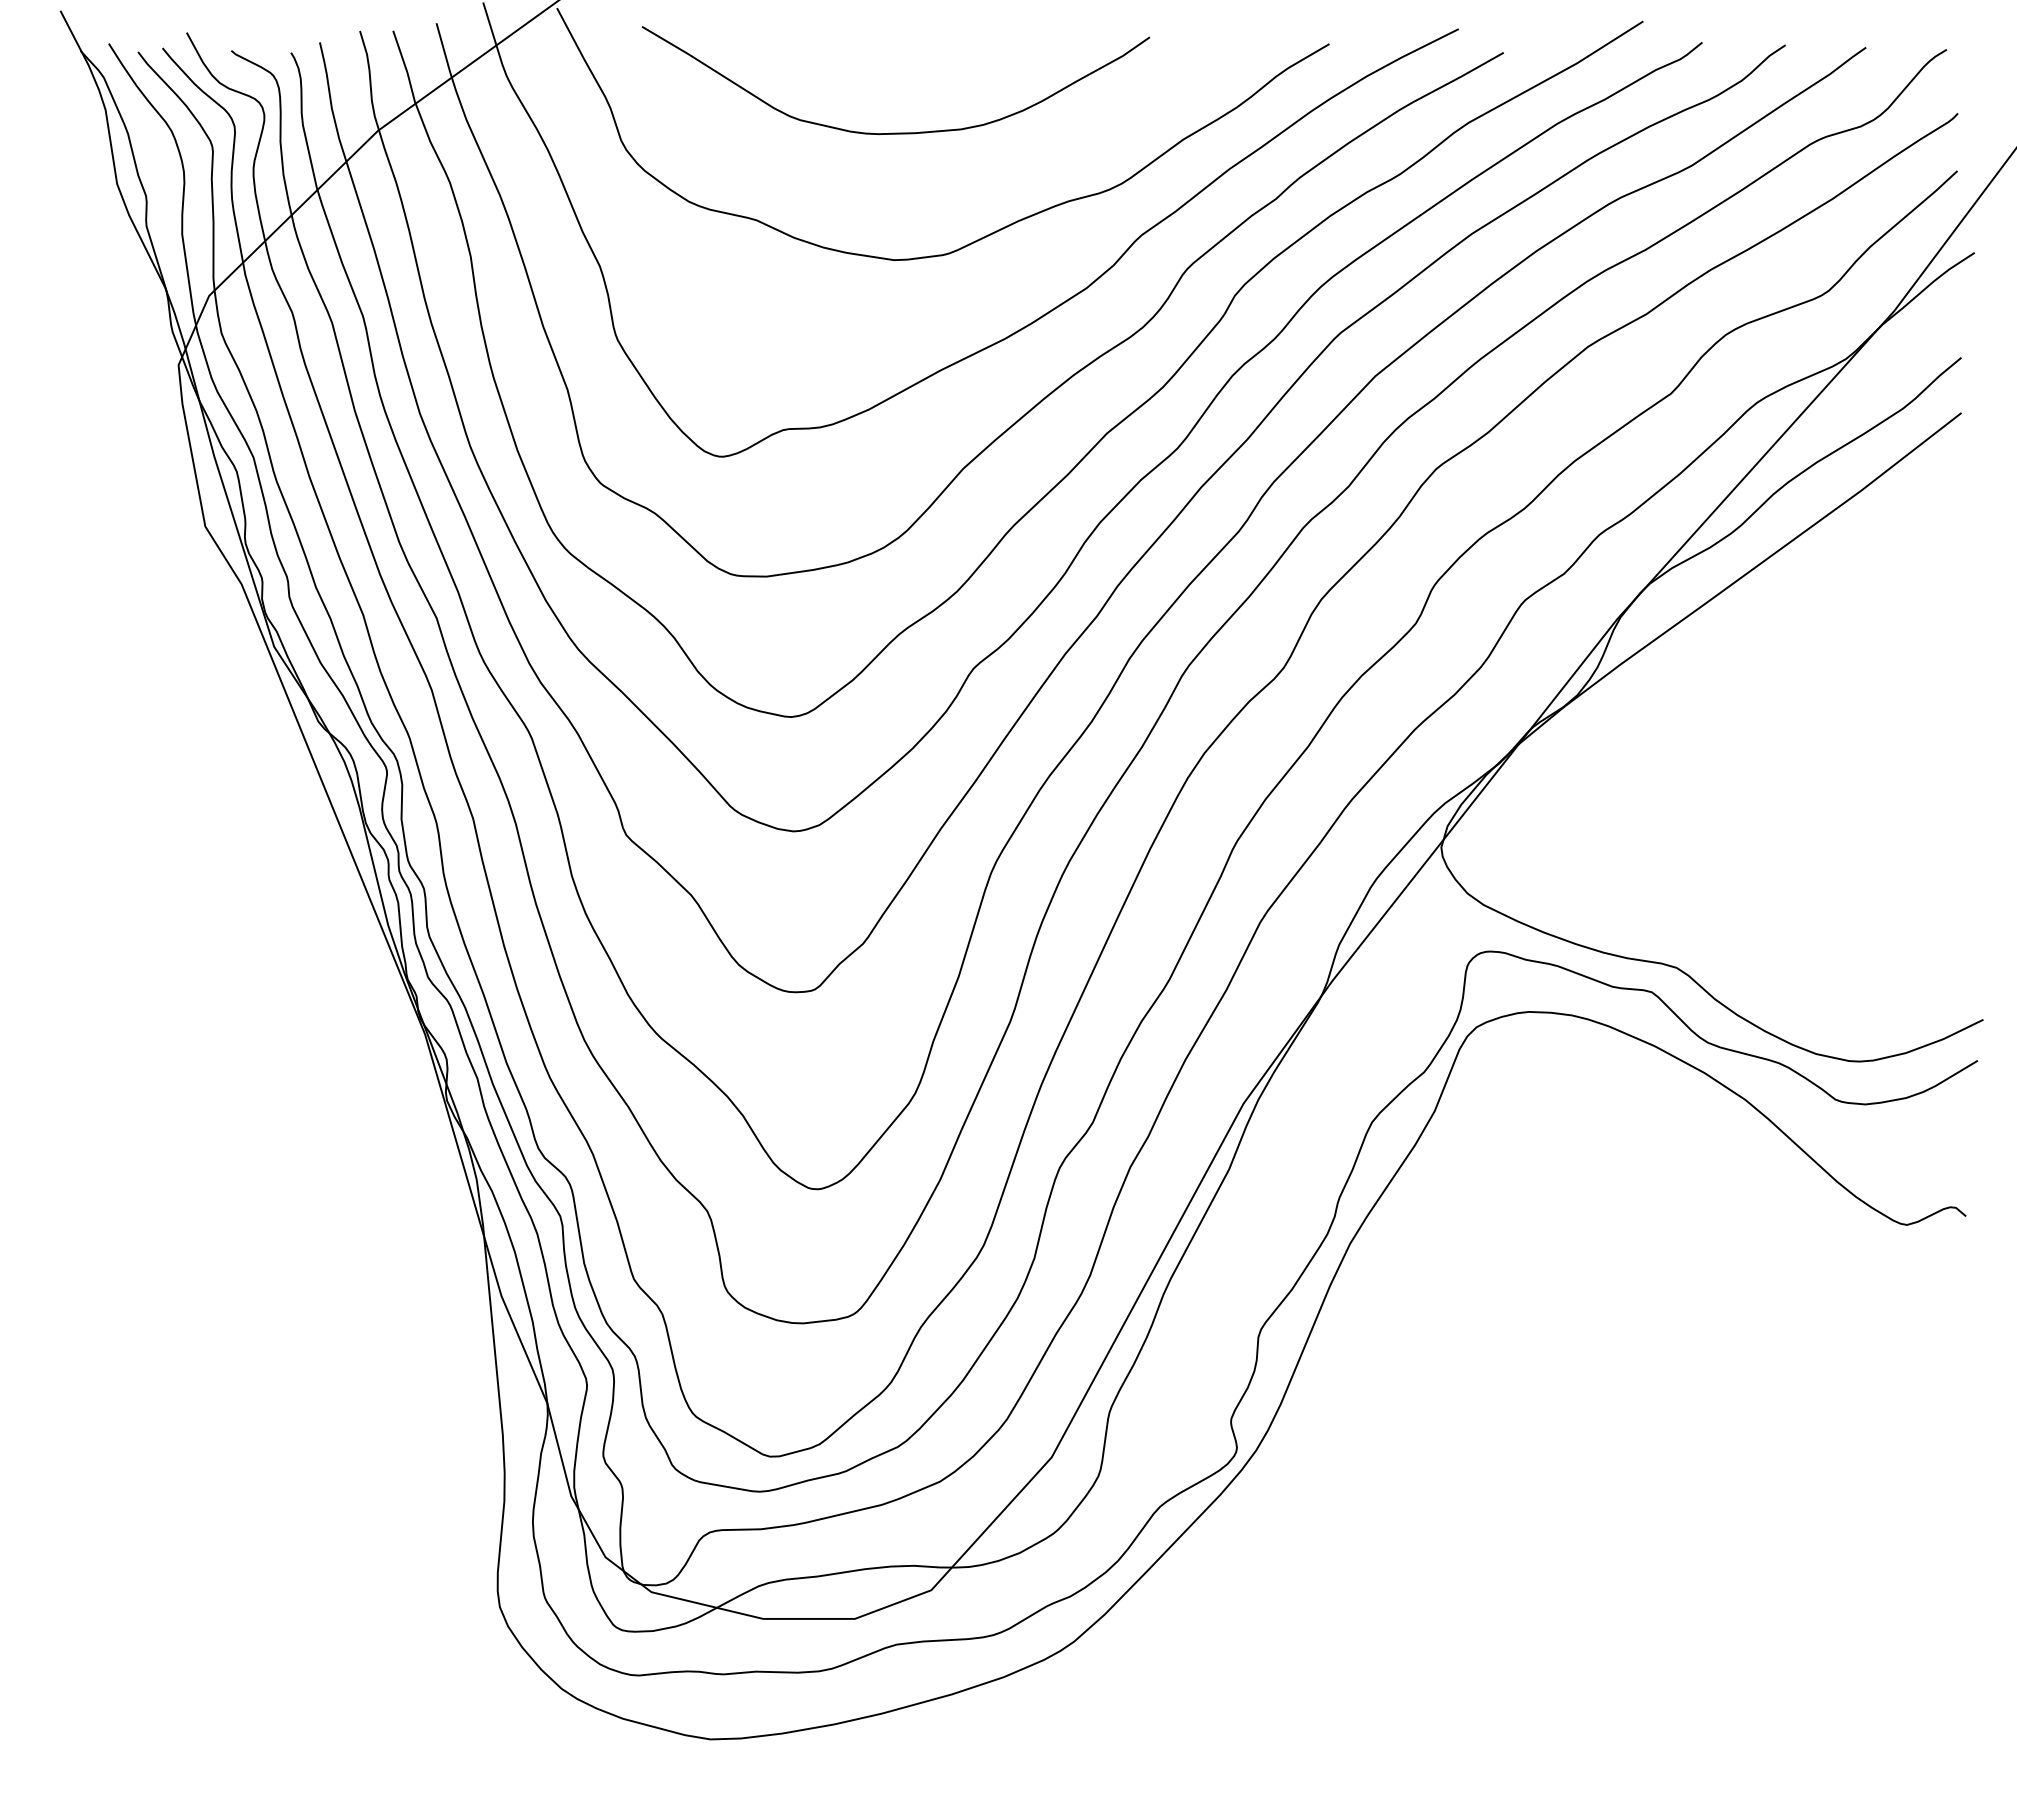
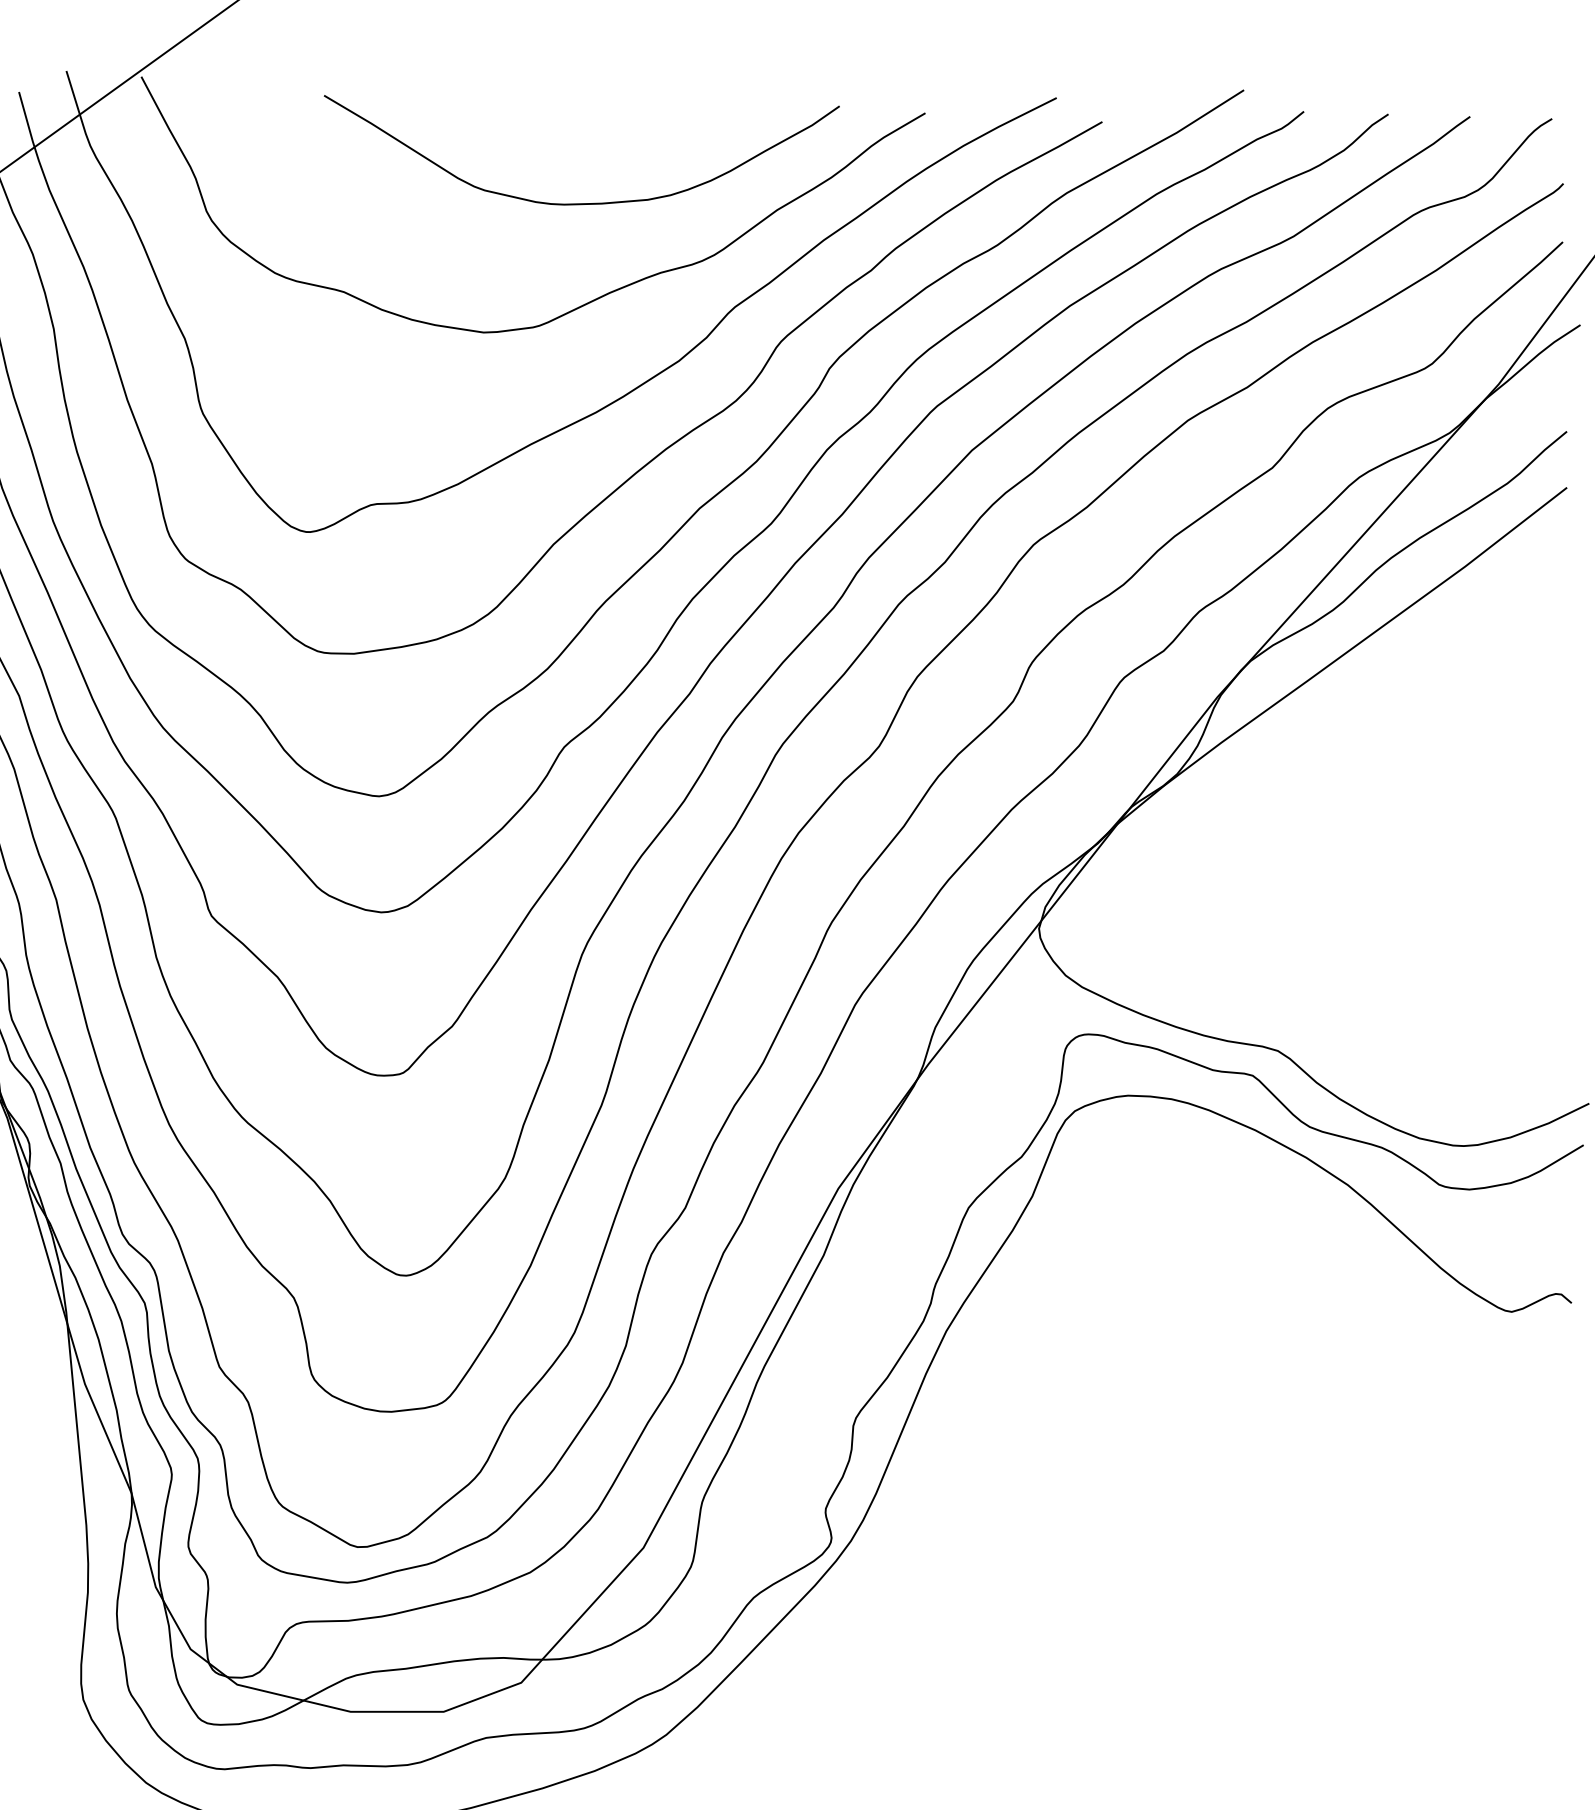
curve: (895, 132) -> (581, 202), moved

